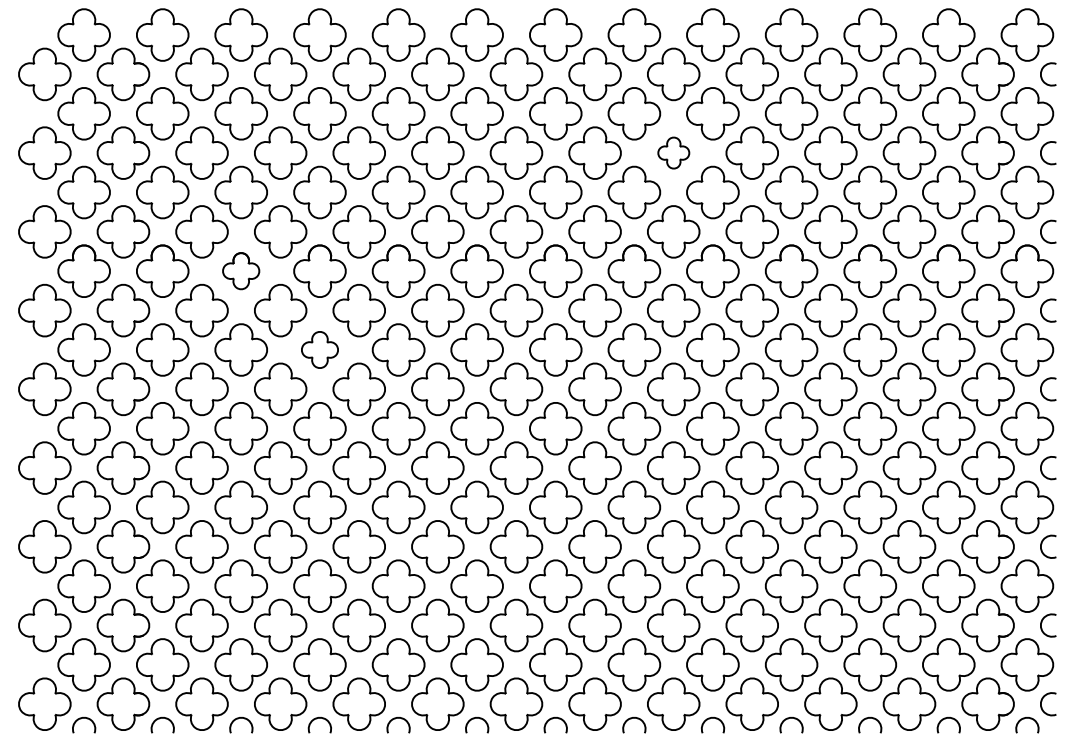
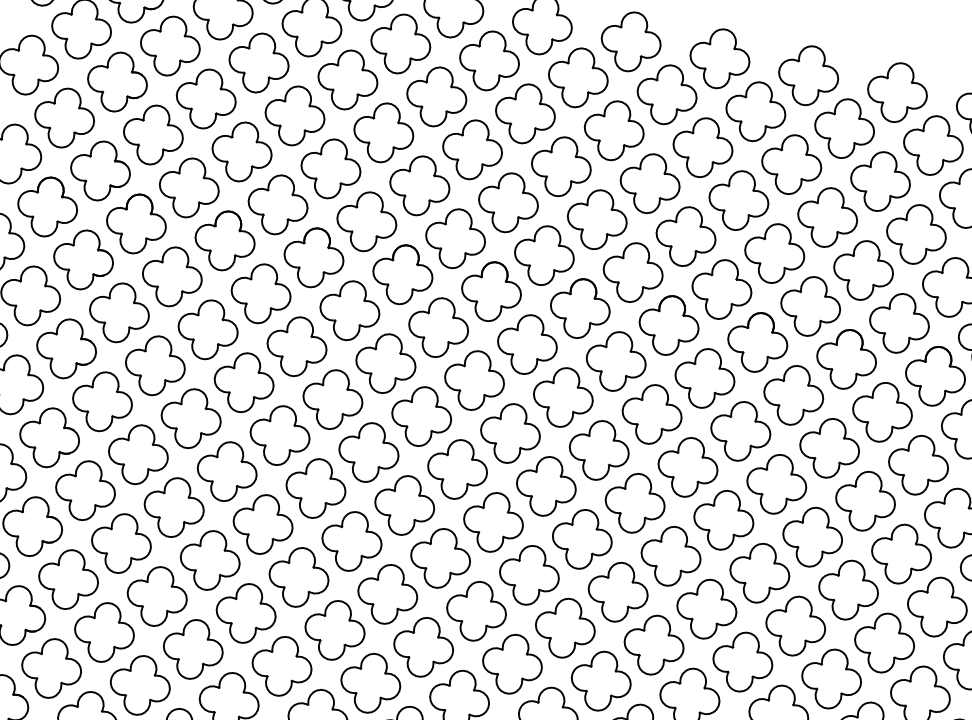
part: (673, 152) -> (738, 199), size x1.67
part: (240, 270) -> (224, 239), size x1.43
part: (319, 349) -> (296, 346), size x1.43

